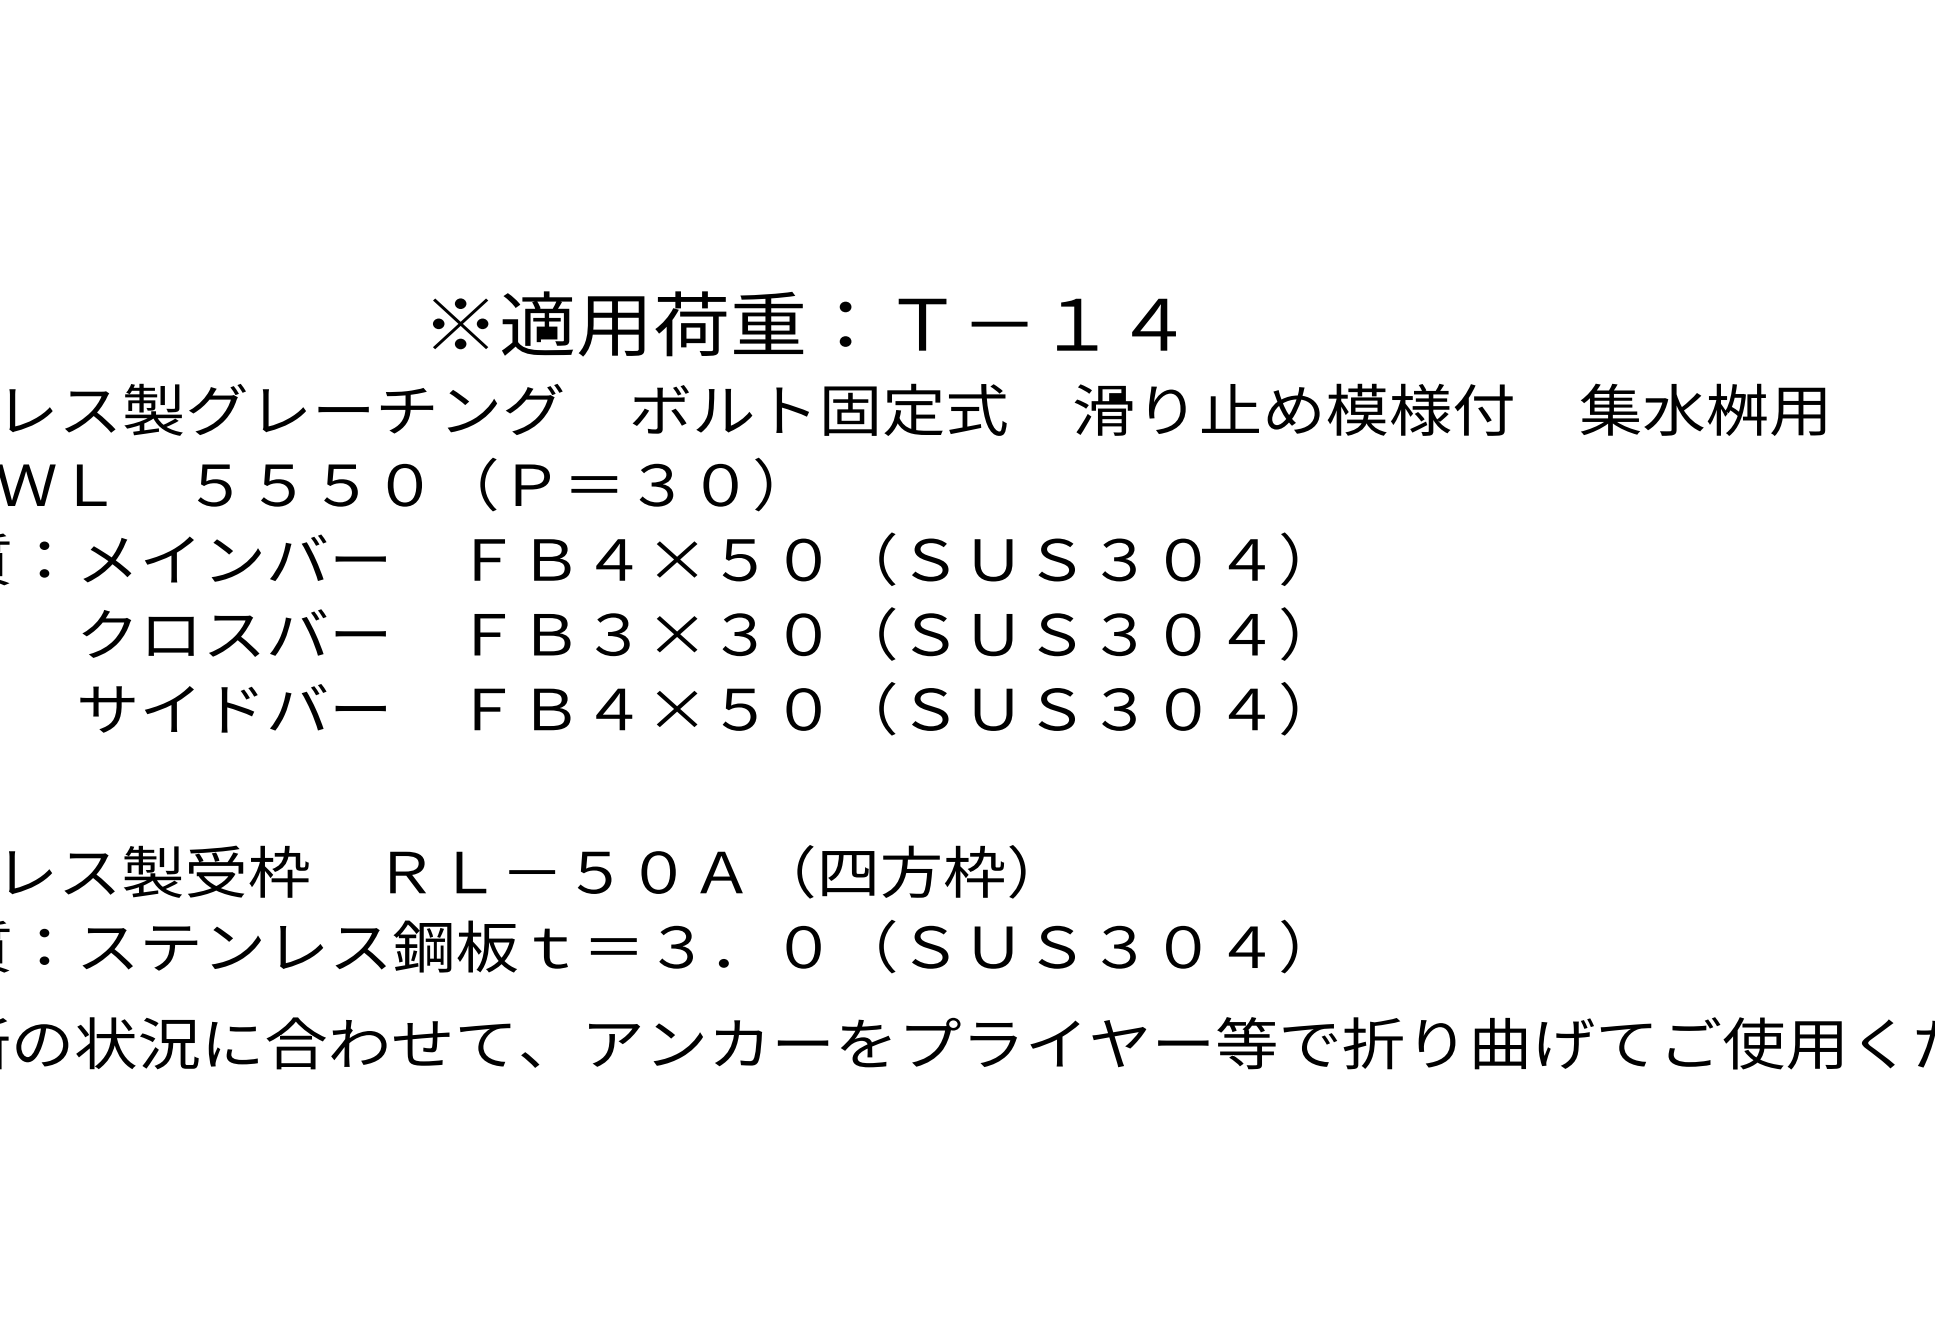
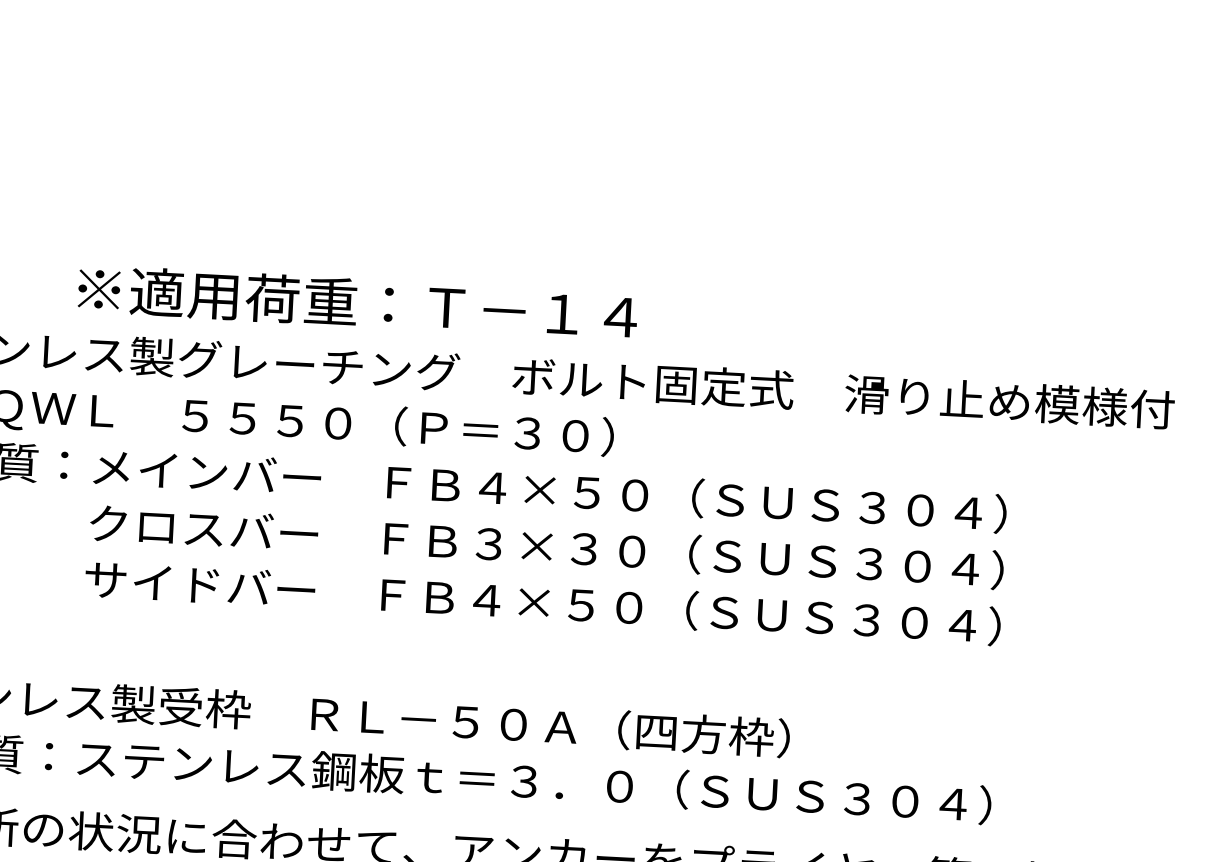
text: (804, 323) -> (357, 302), moved

